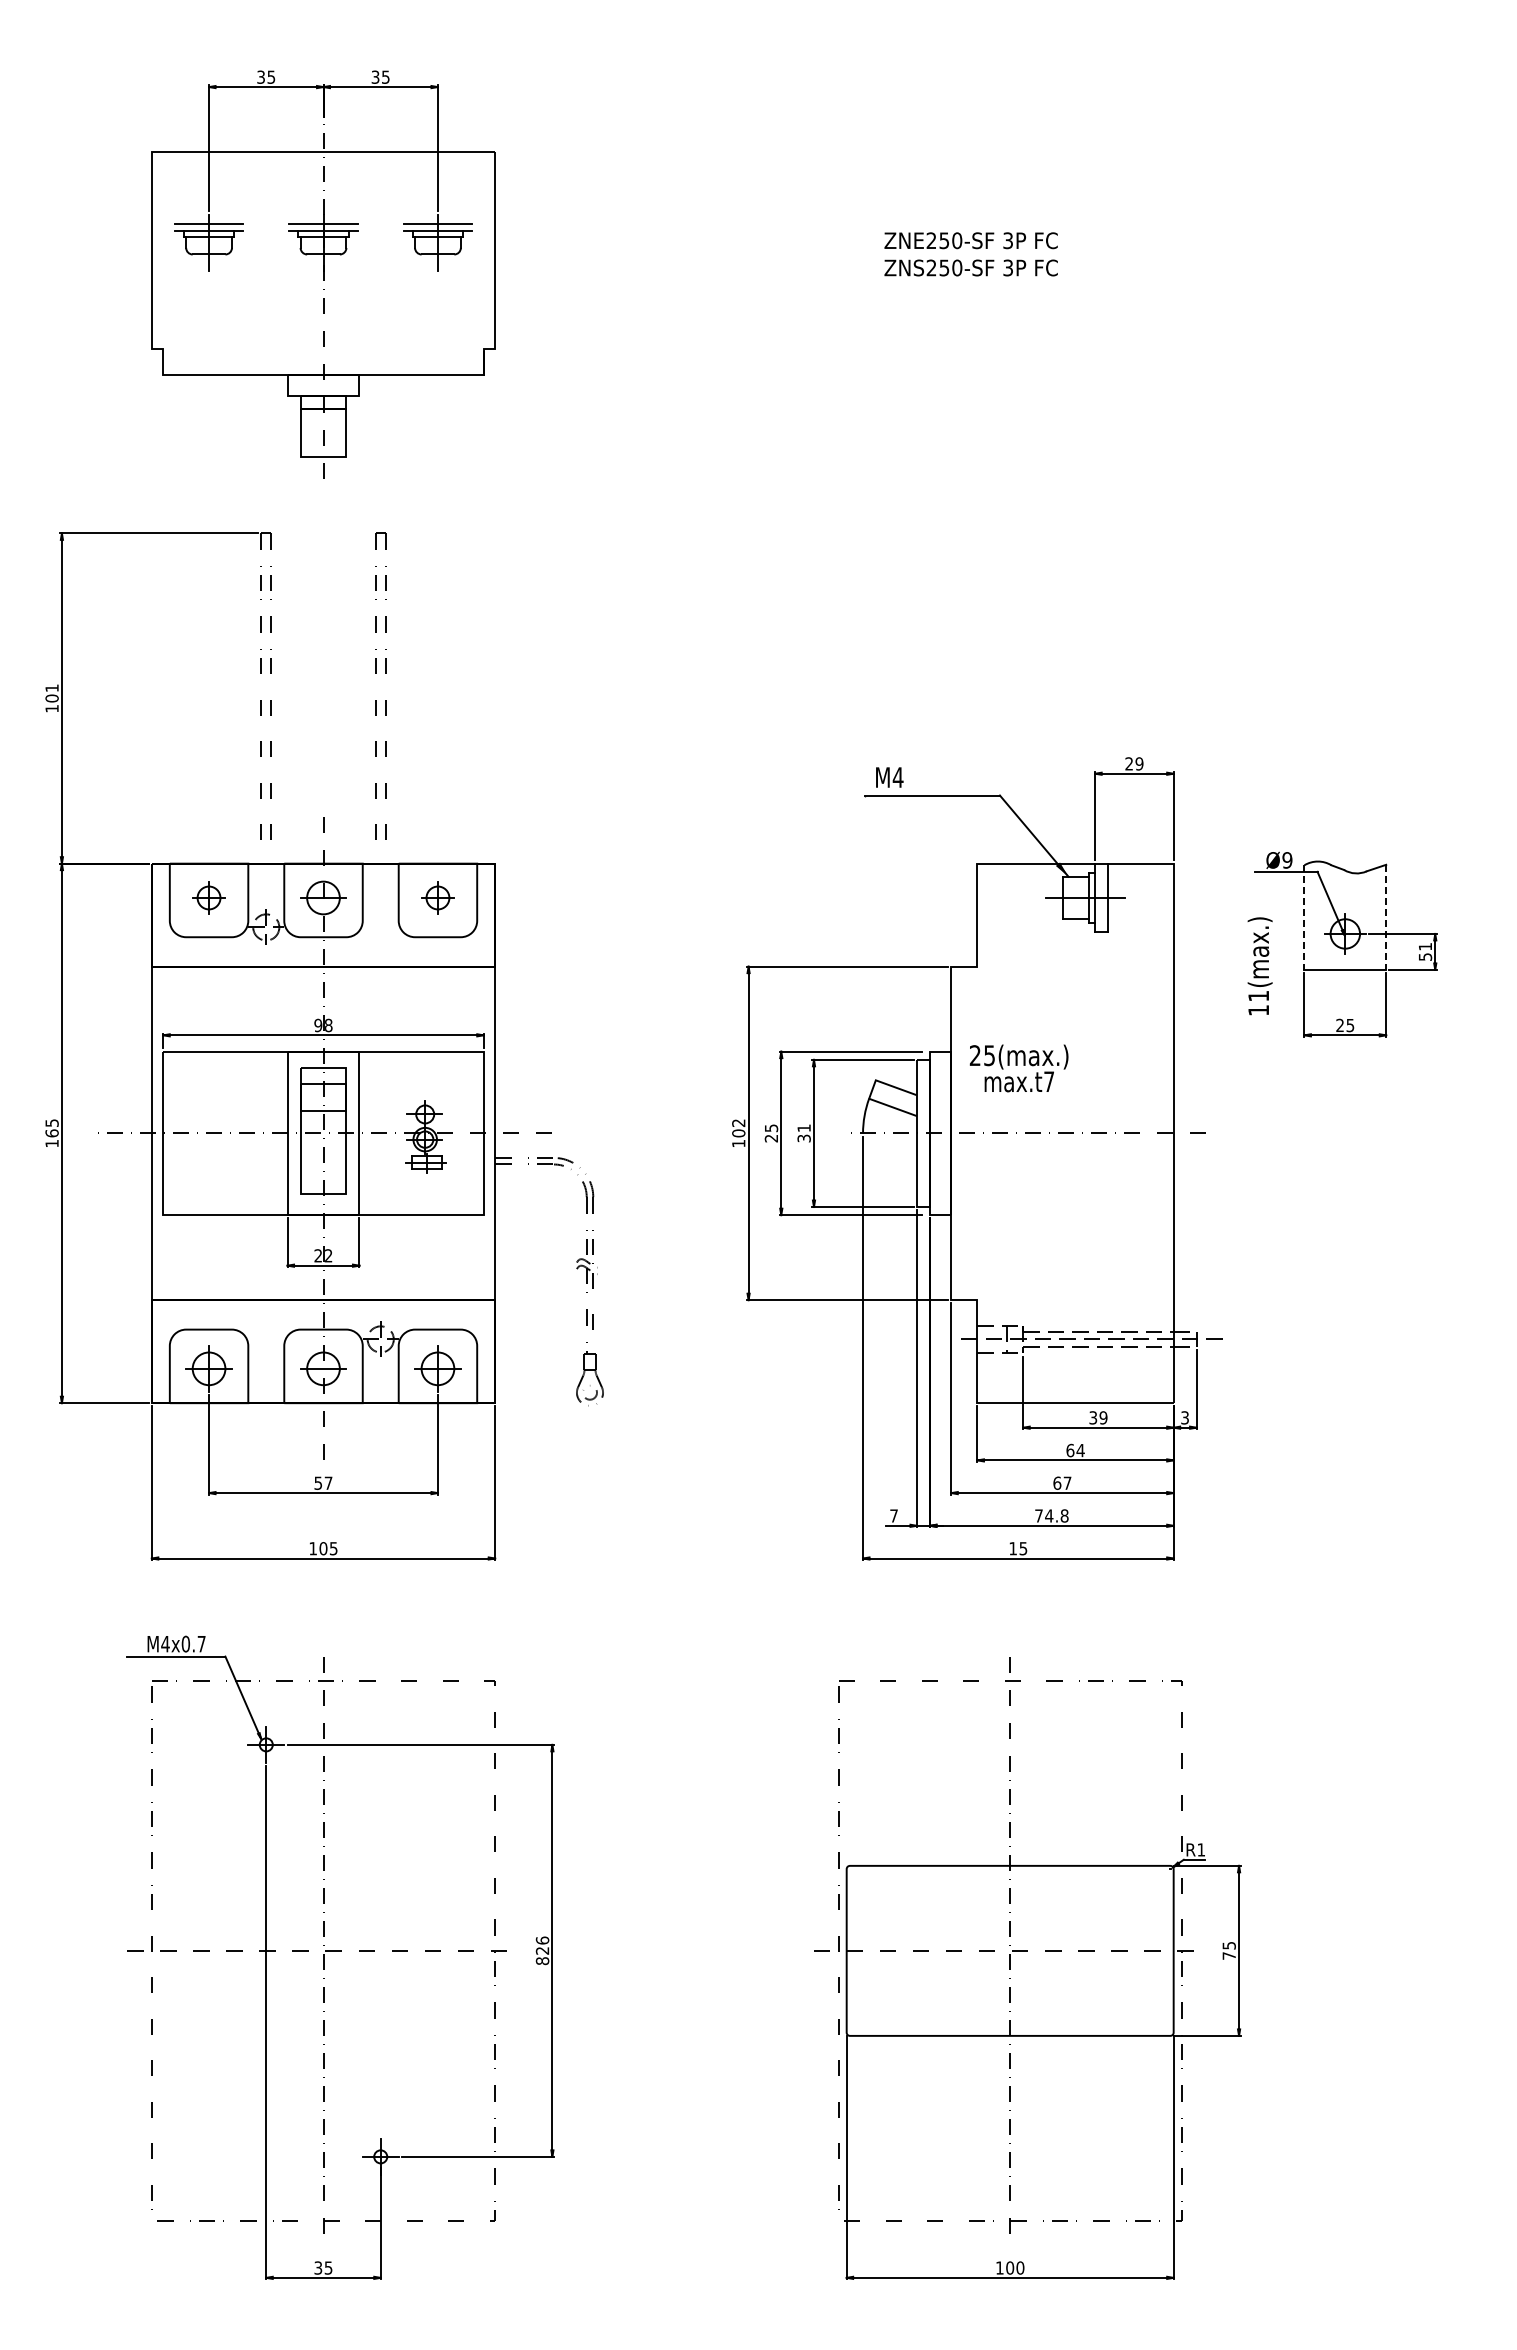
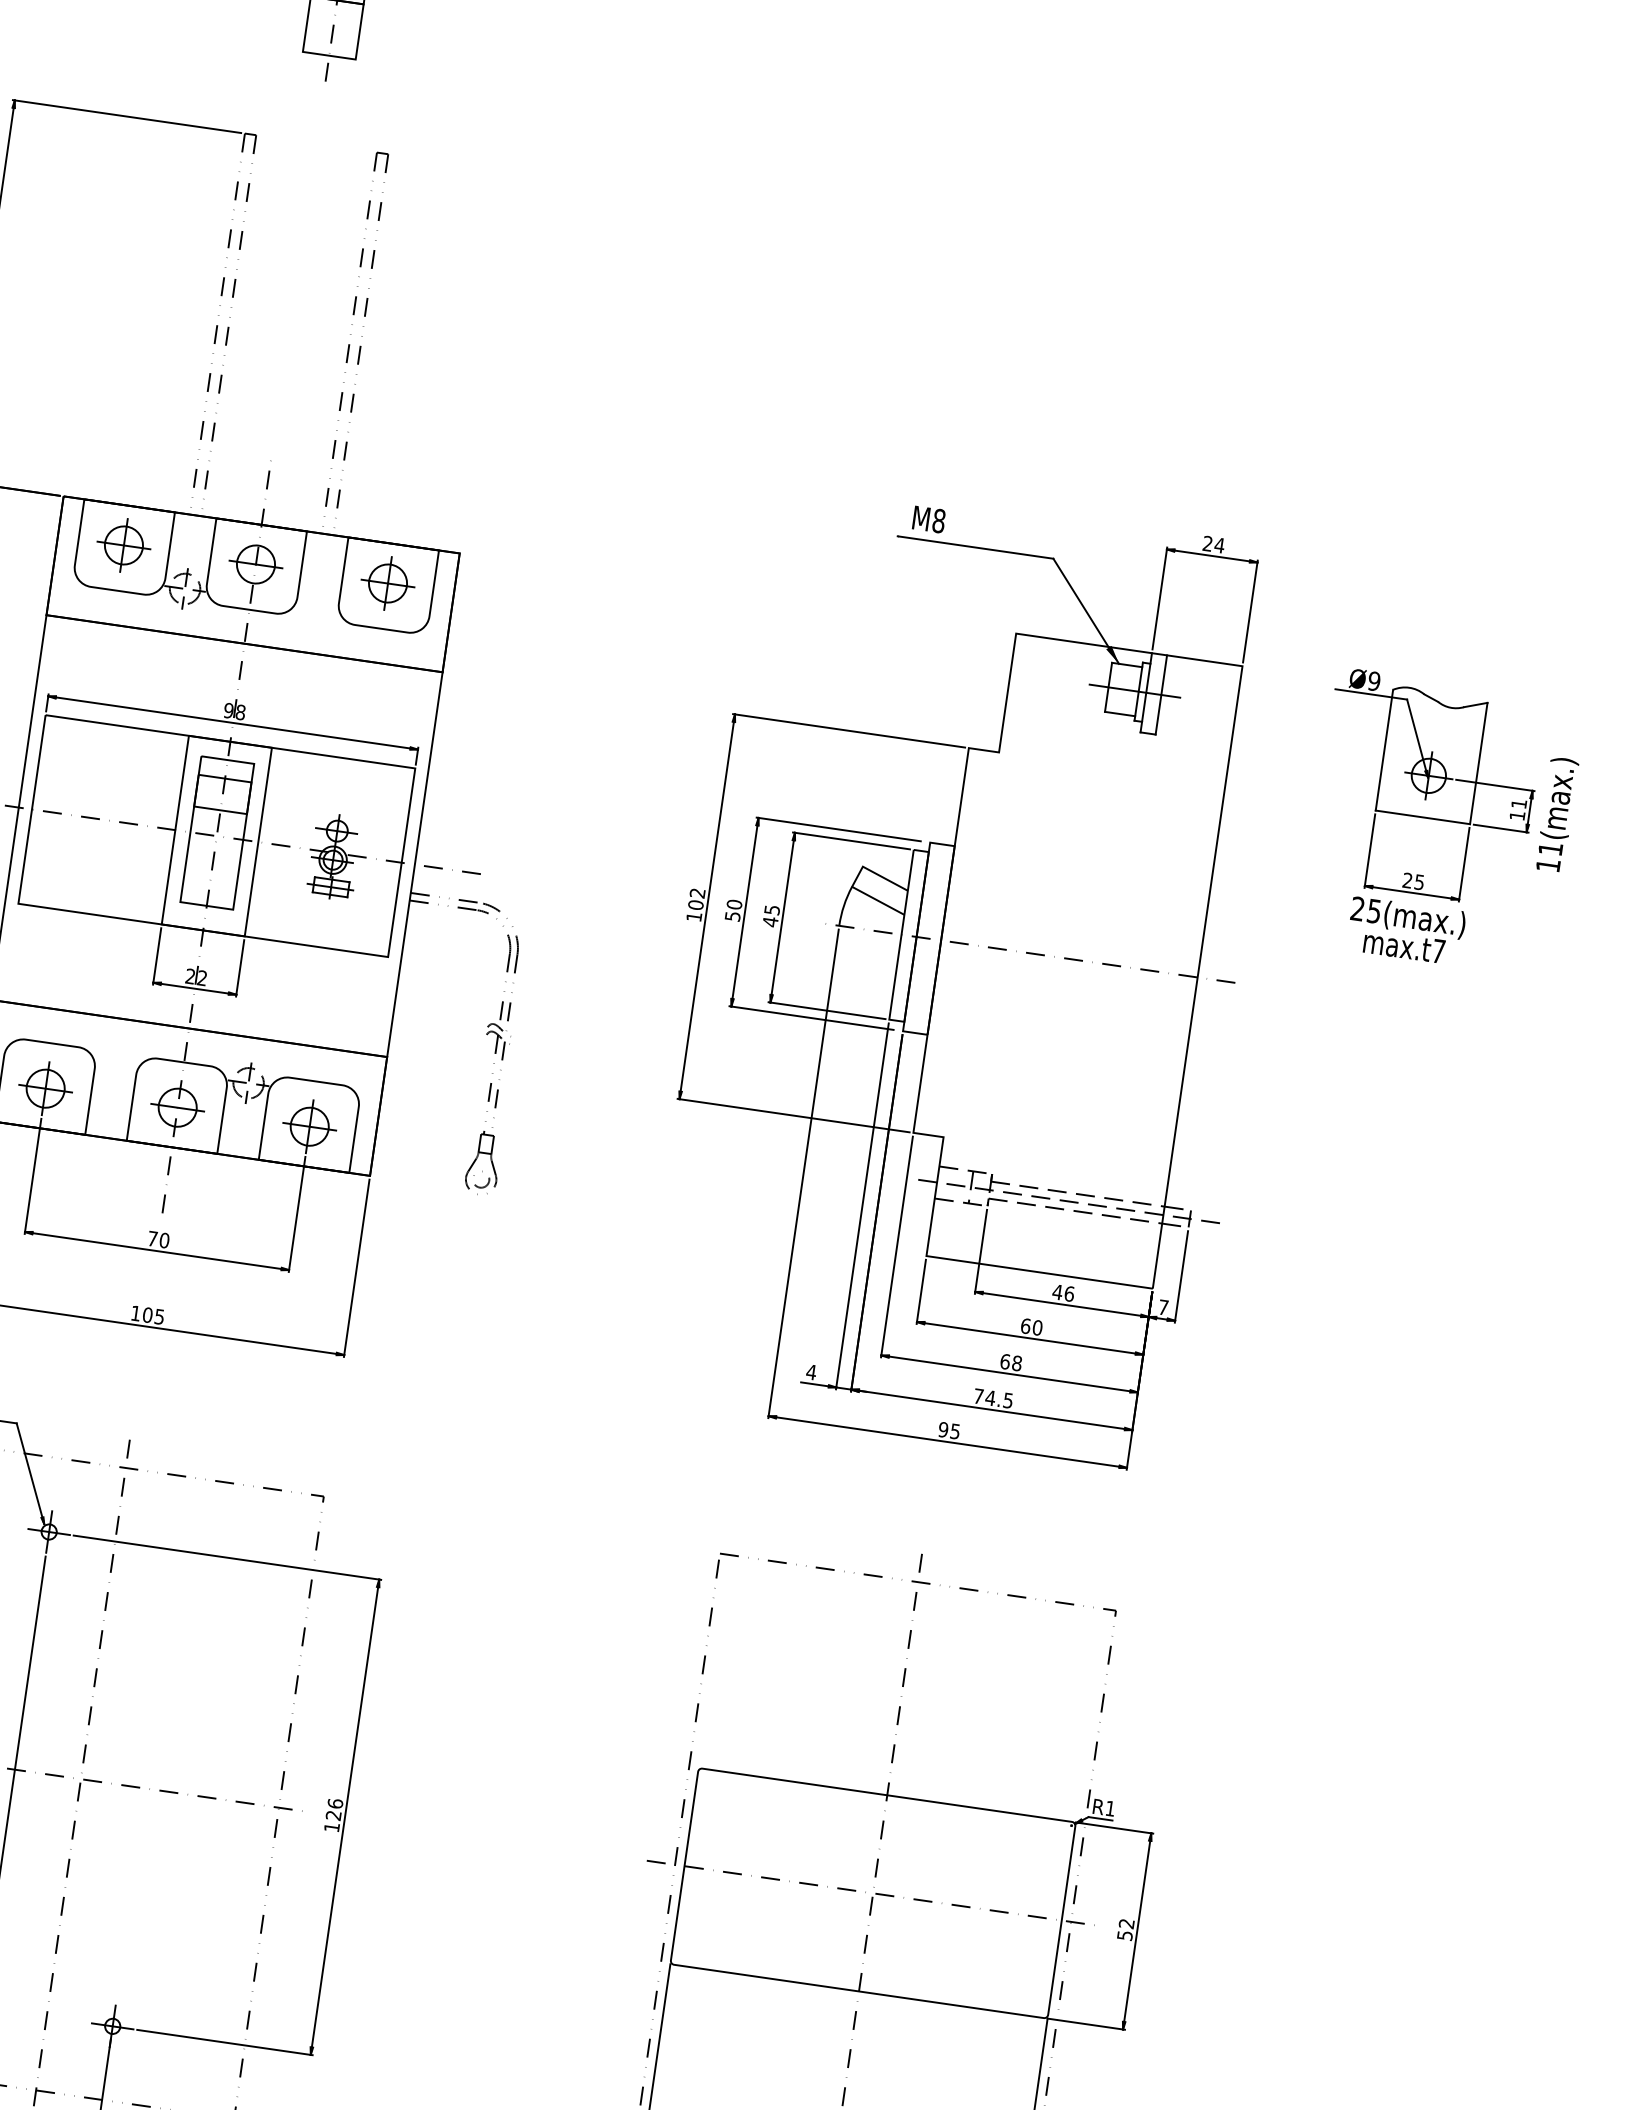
text: (1139, 763) -> (1219, 545), 29 -> 24
text: (897, 777) -> (938, 520), M4 -> M8
part: (208, 897) -> (123, 544), size x1.43
part: (437, 897) -> (387, 582), size x1.43
line: (1386, 917) -> (1479, 763), dashed -> solid
line: (1304, 918) -> (1384, 751), dashed -> solid
text: (1425, 956) -> (1517, 815), 51 -> 11
text: (1259, 966) -> (1556, 814), moved
text: (1018, 1068) -> (1405, 930), moved
text: (771, 1133) -> (733, 910), 25 -> 50
text: (803, 1133) -> (770, 916), 31 -> 45
text: (1098, 1417) -> (1063, 1292), 39 -> 46
text: (1184, 1417) -> (1162, 1306), 3 -> 7
text: (1080, 1450) -> (1037, 1327), 64 -> 60
text: (323, 1482) -> (158, 1238), 57 -> 70
text: (1067, 1482) -> (1017, 1362), 67 -> 68
text: (893, 1515) -> (810, 1371), 7 -> 4
text: (1064, 1515) -> (1008, 1400), 74.8 -> 74.5
text: (1013, 1548) -> (943, 1429), 15 -> 95
text: (1228, 1950) -> (1125, 1929), 75 -> 52
text: (542, 1961) -> (331, 1827), 826 -> 126

